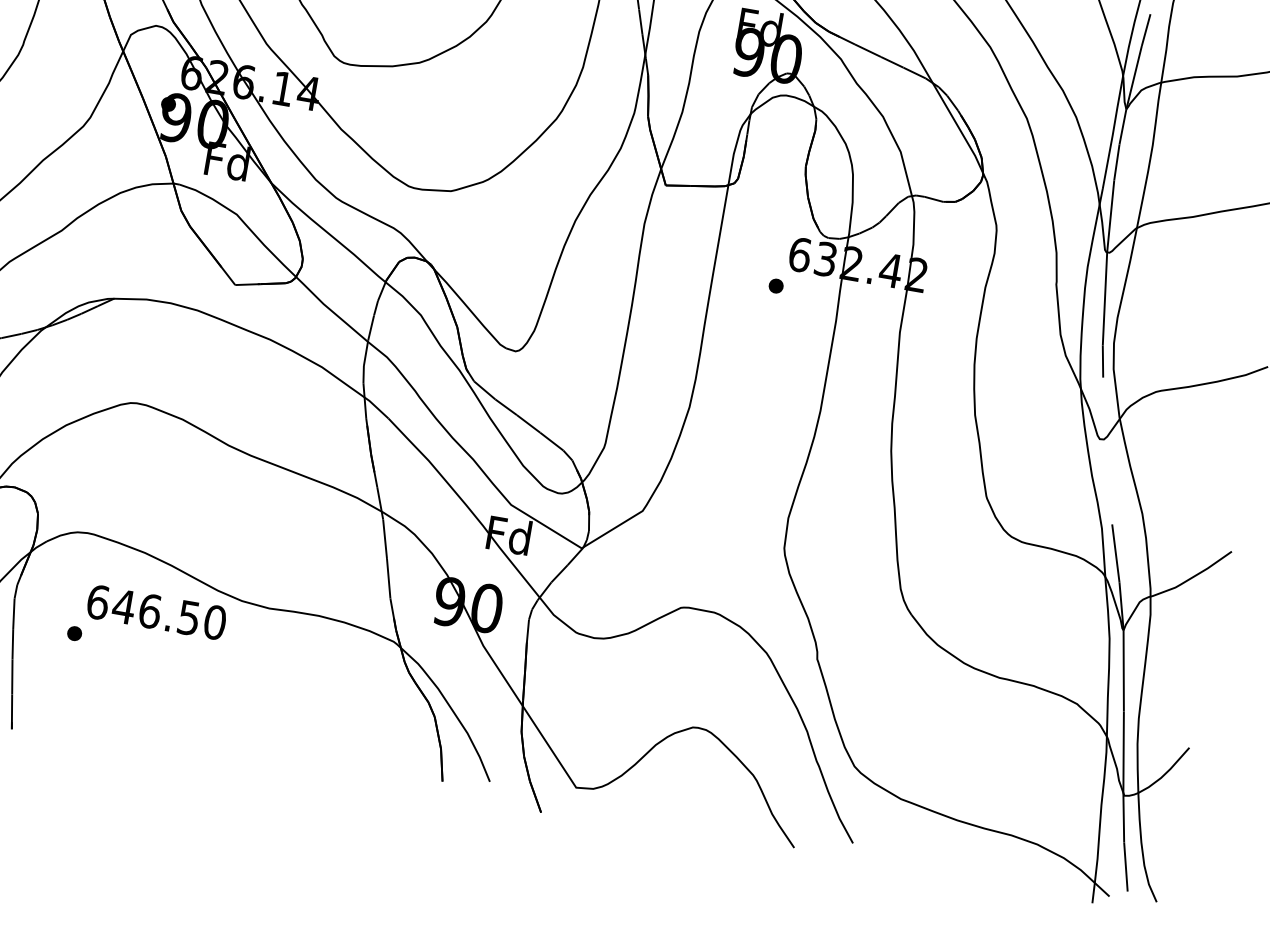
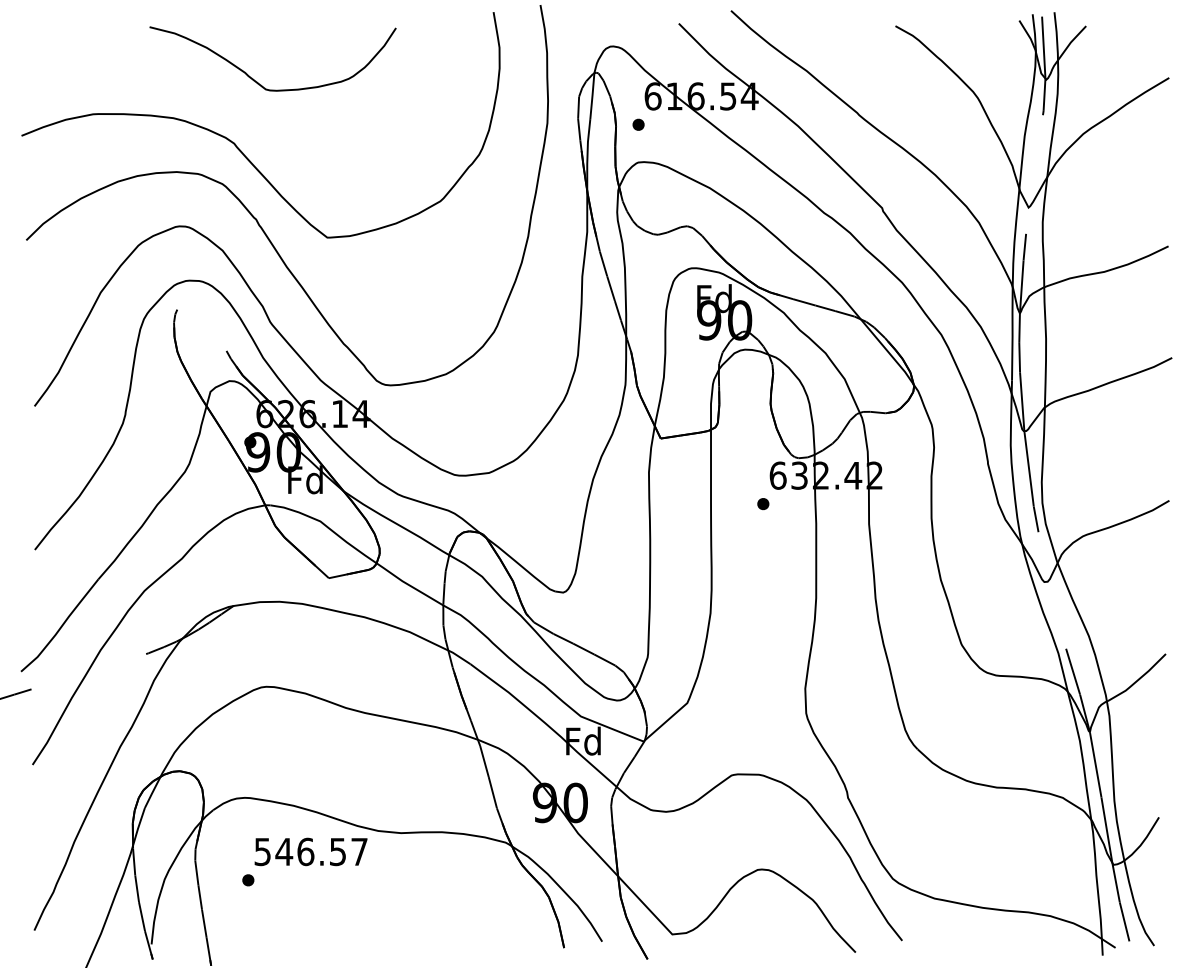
text: (157, 611) -> (311, 851), 646.50 -> 546.57

